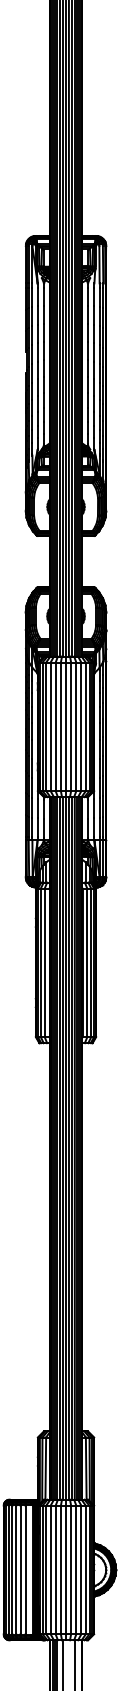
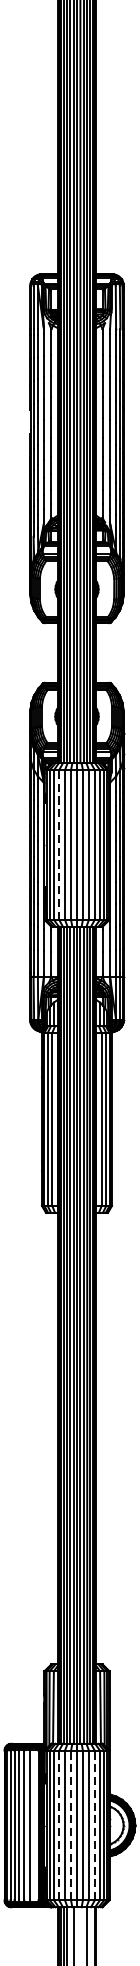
line: (50, 726) -> (58, 844), solid -> dashed
line: (50, 1569) -> (58, 1824), solid -> dashed
line: (60, 1569) -> (70, 1824), solid -> dashed
line: (81, 1569) -> (95, 1824), solid -> dashed

